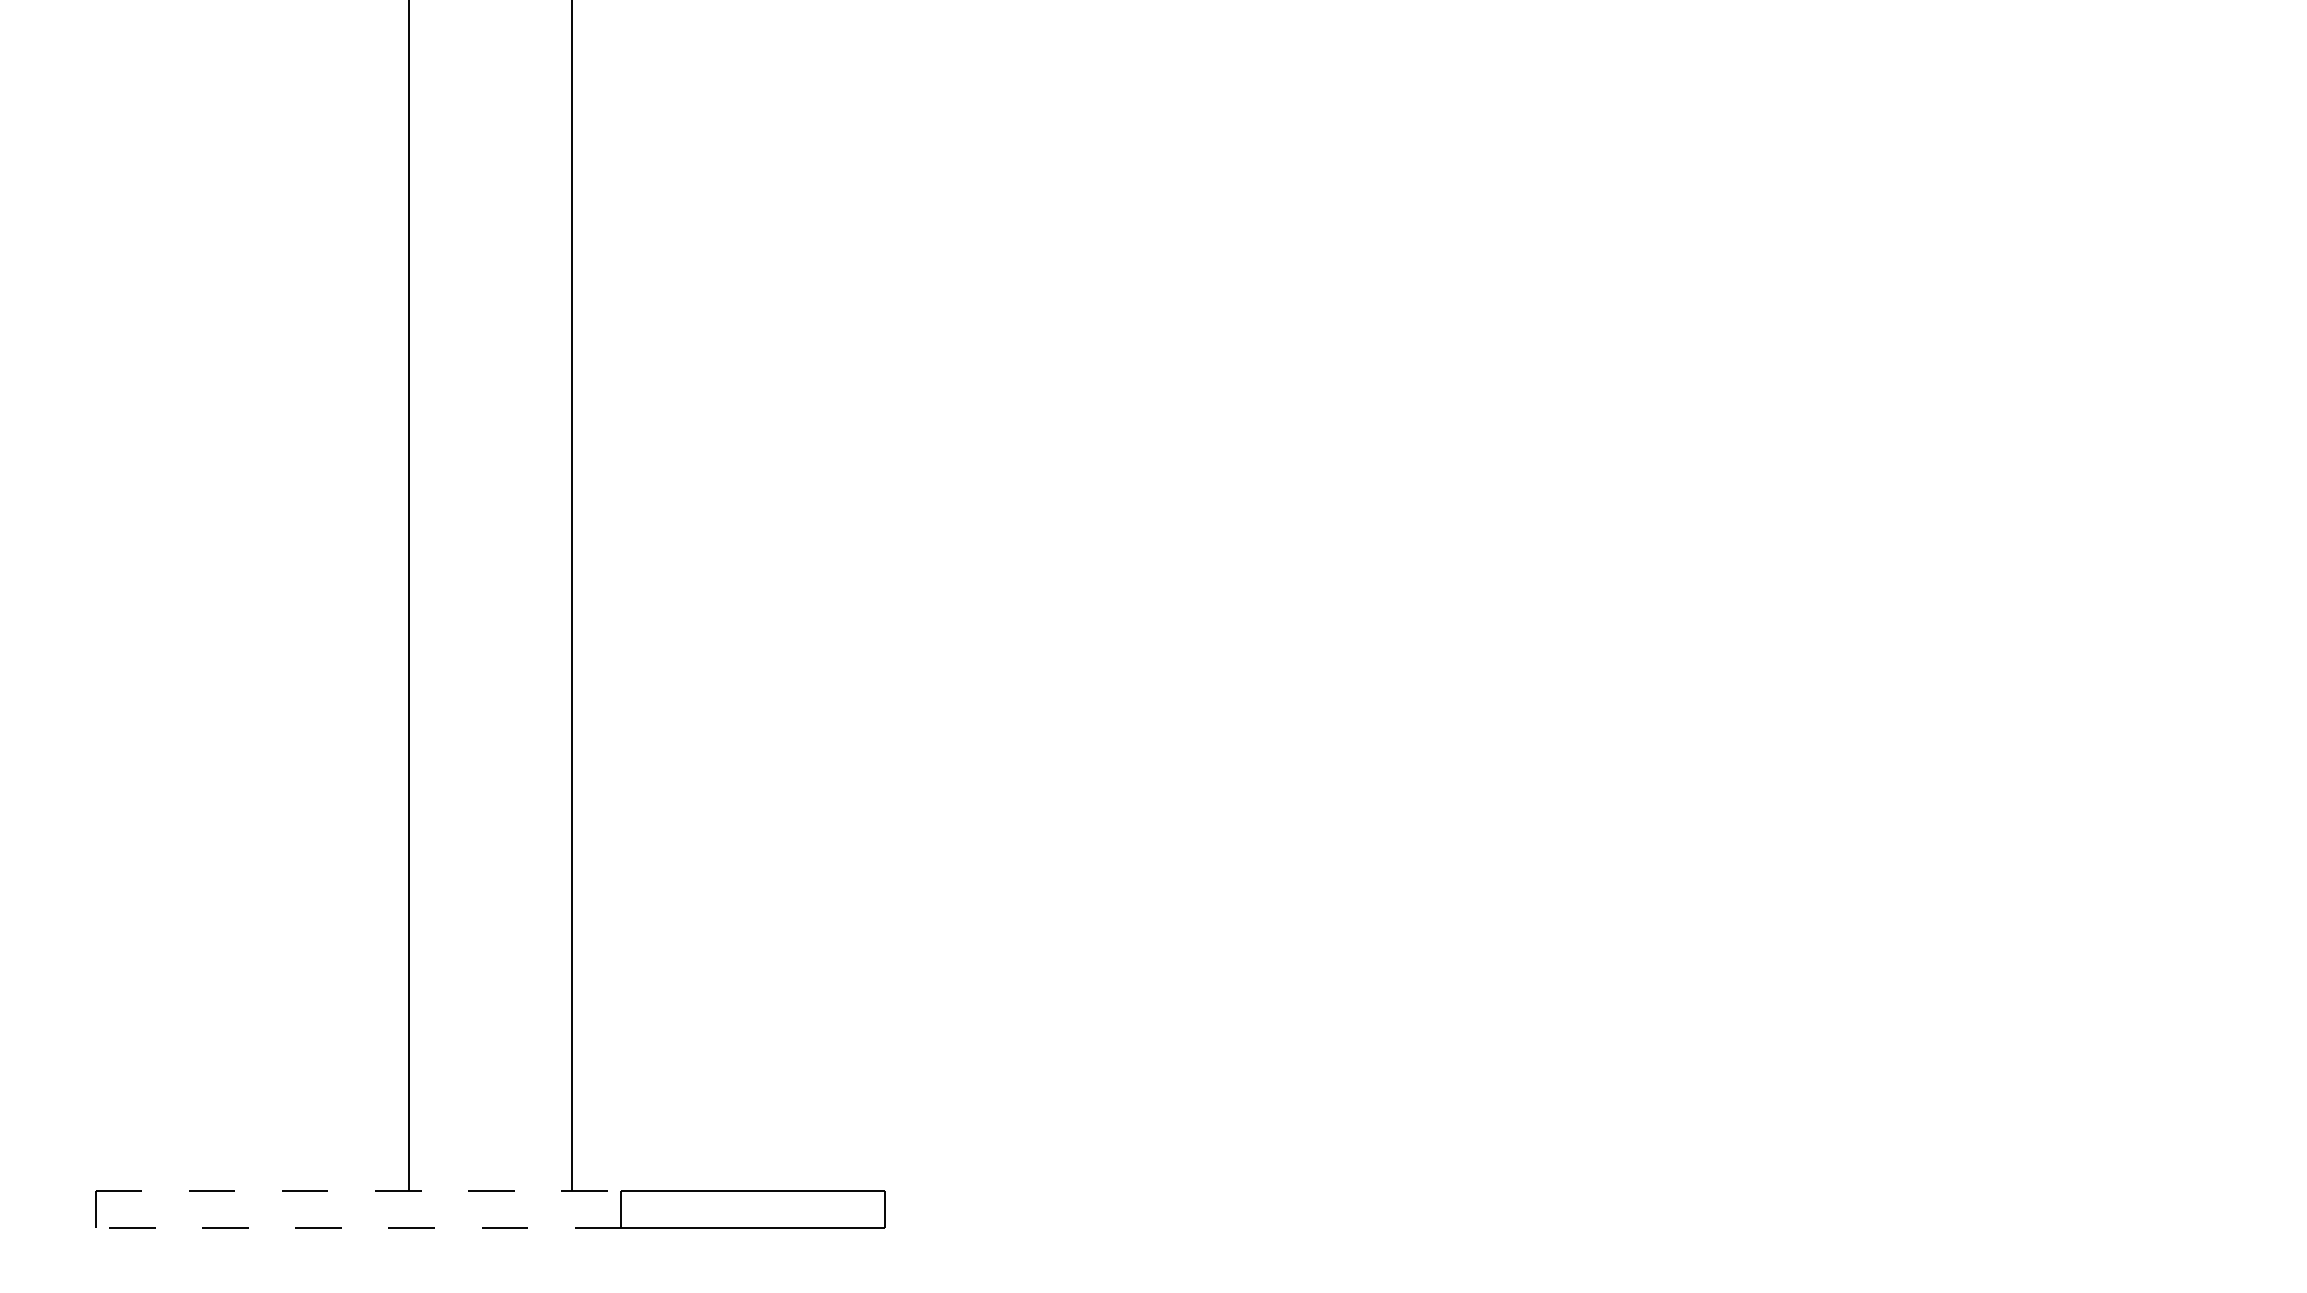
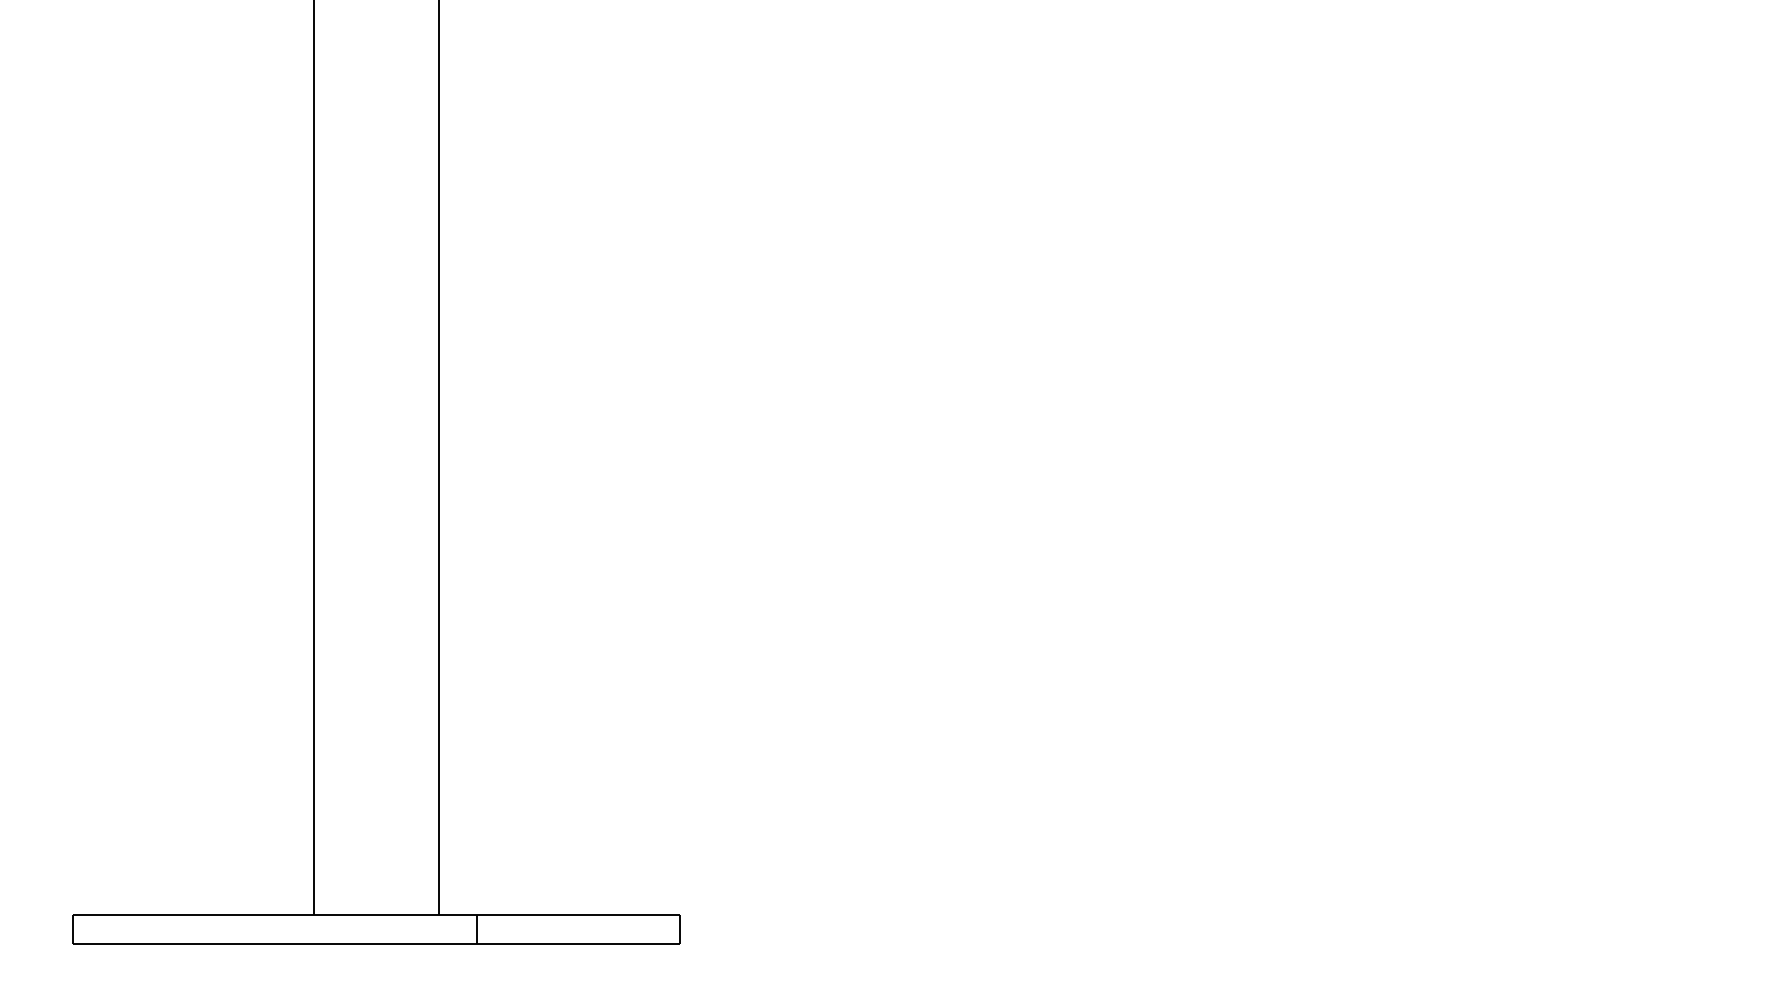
line: (358, 1190) -> (275, 915), dashed -> solid
line: (357, 1227) -> (274, 943), dashed -> solid

